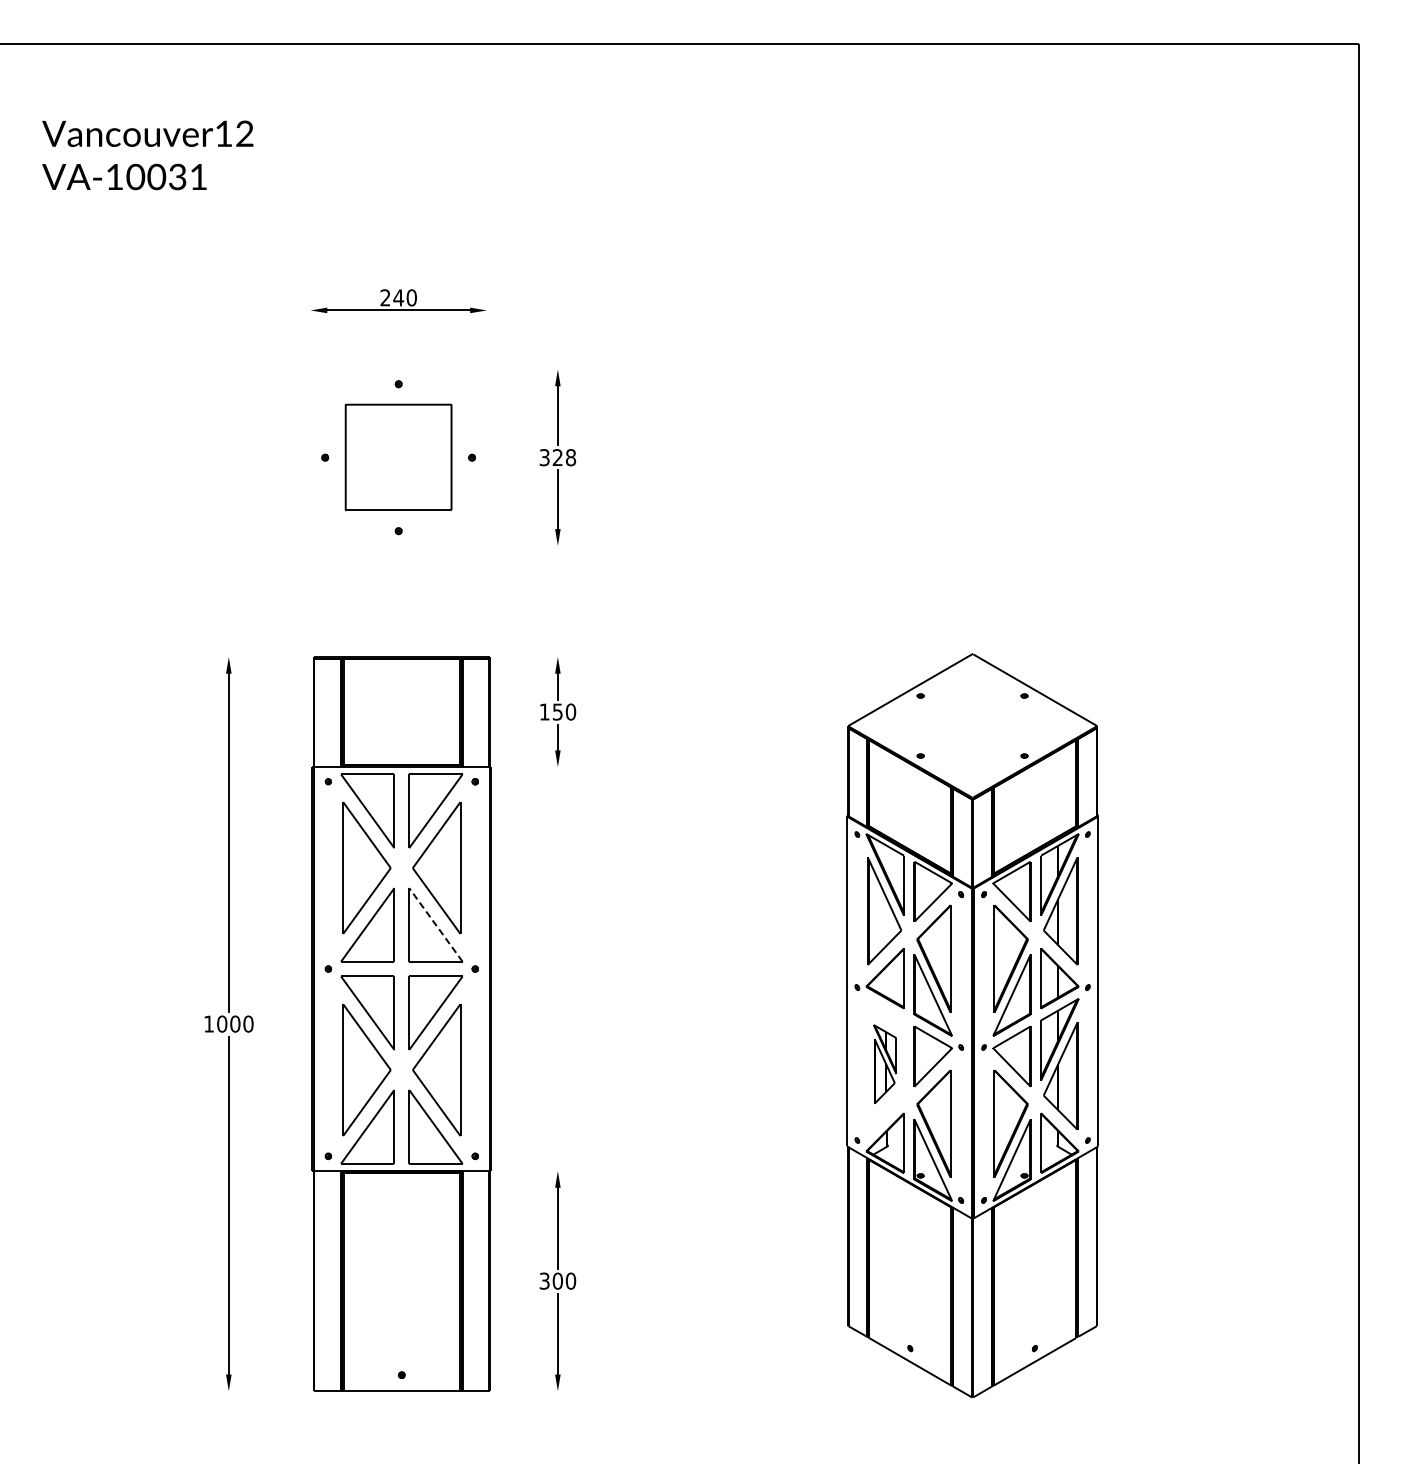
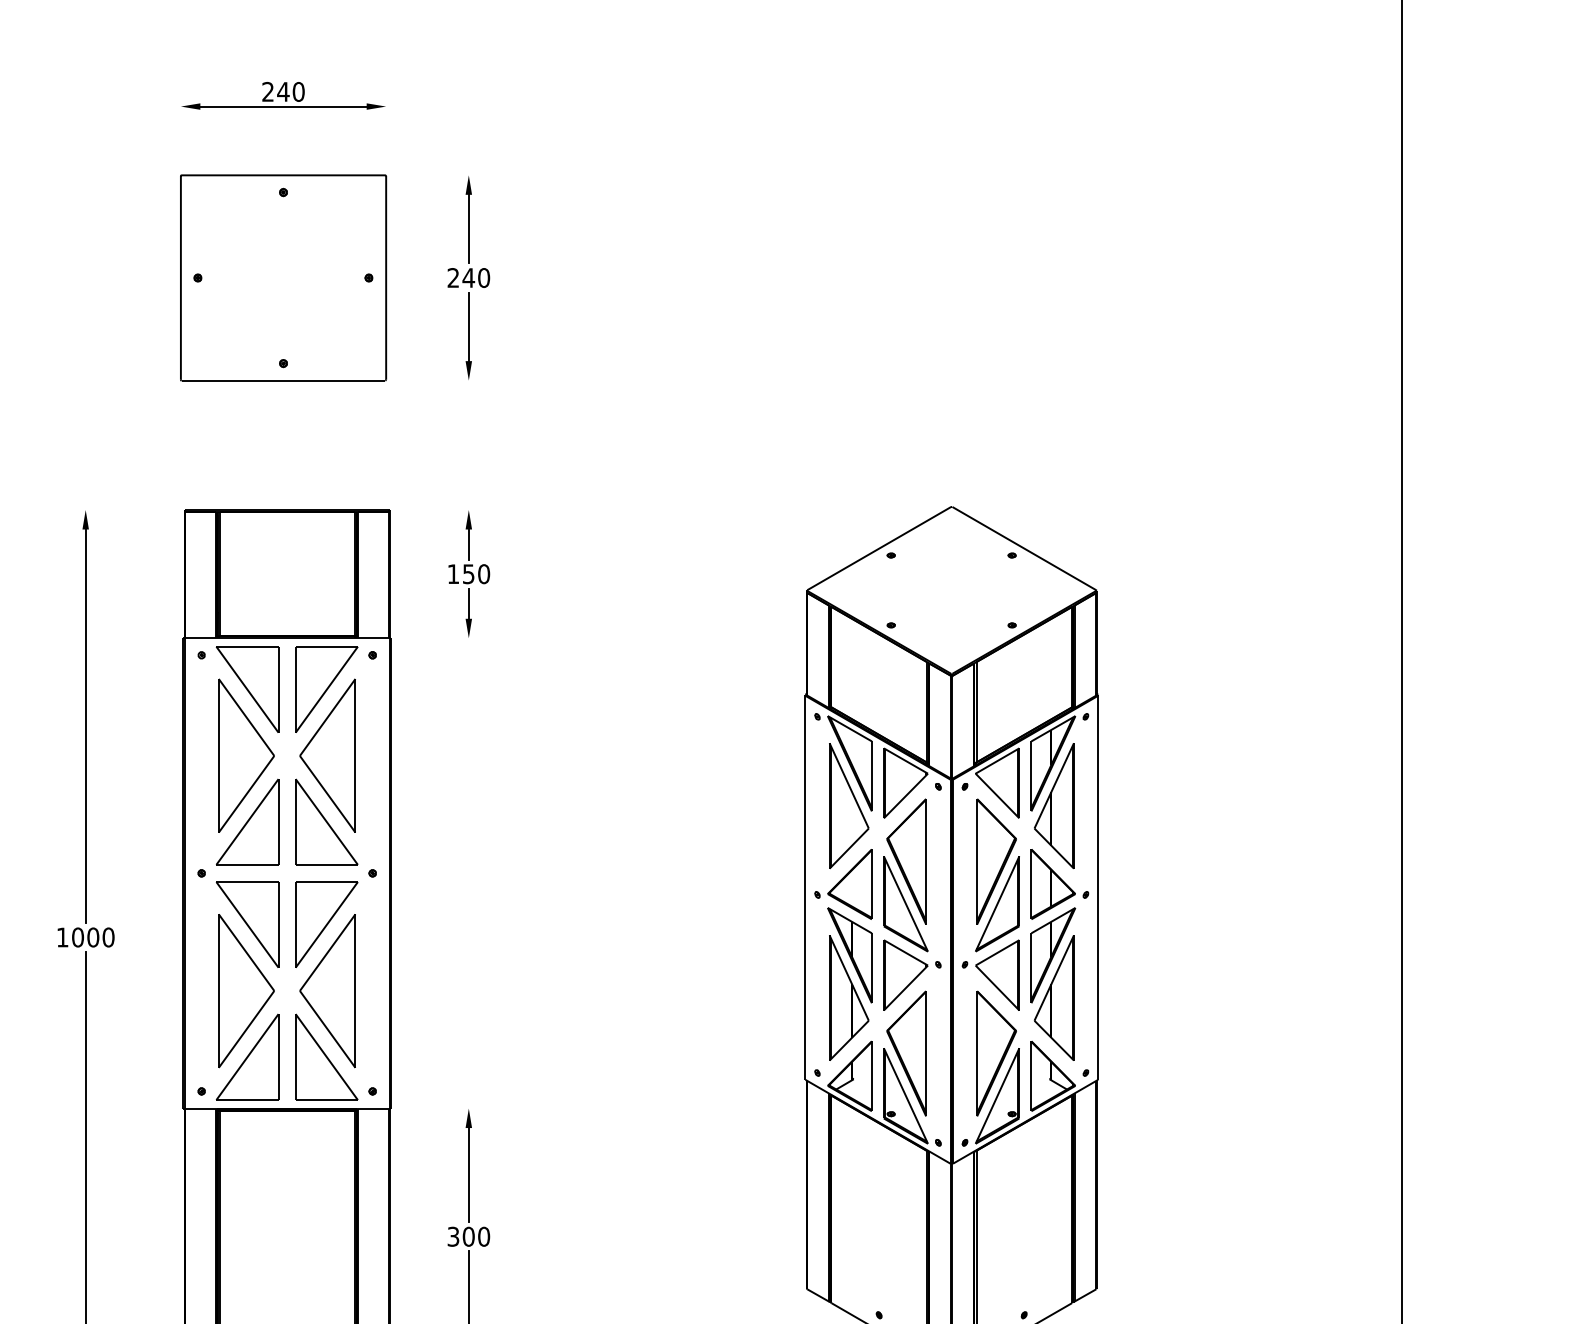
part: (398, 457) -> (283, 277), size x1.67
text: (557, 457) -> (468, 277), 328 -> 240
line: (435, 924) -> (326, 821), dashed -> solid
part: (884, 1064) -> (849, 984), size x1.67

